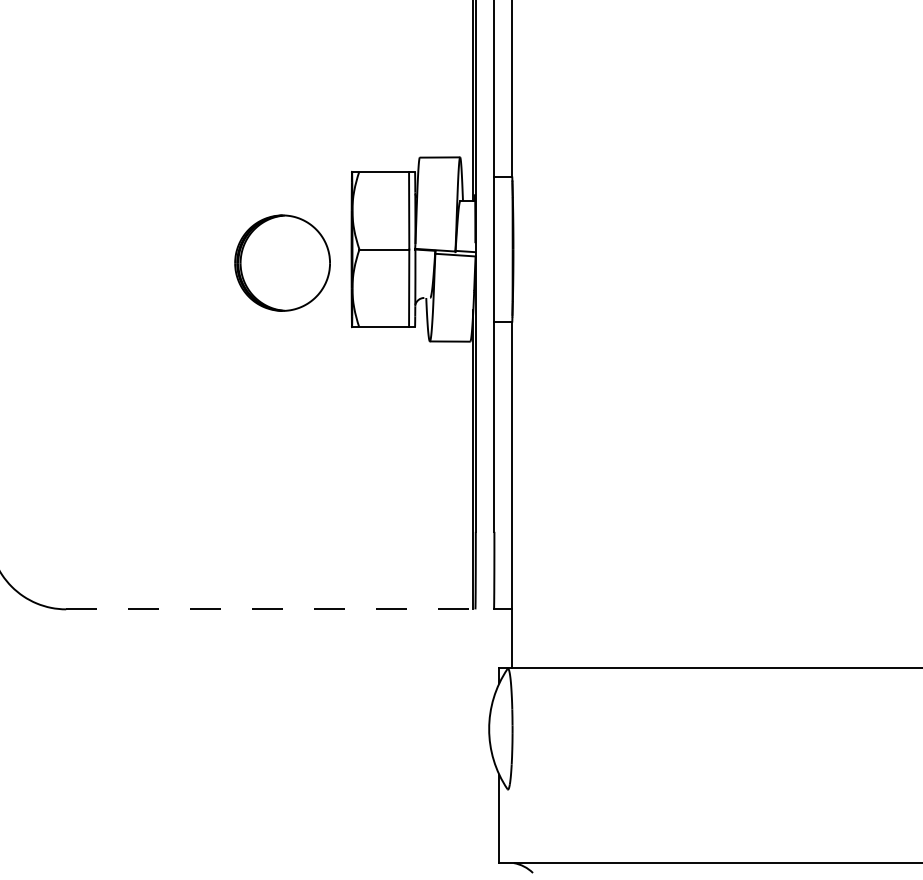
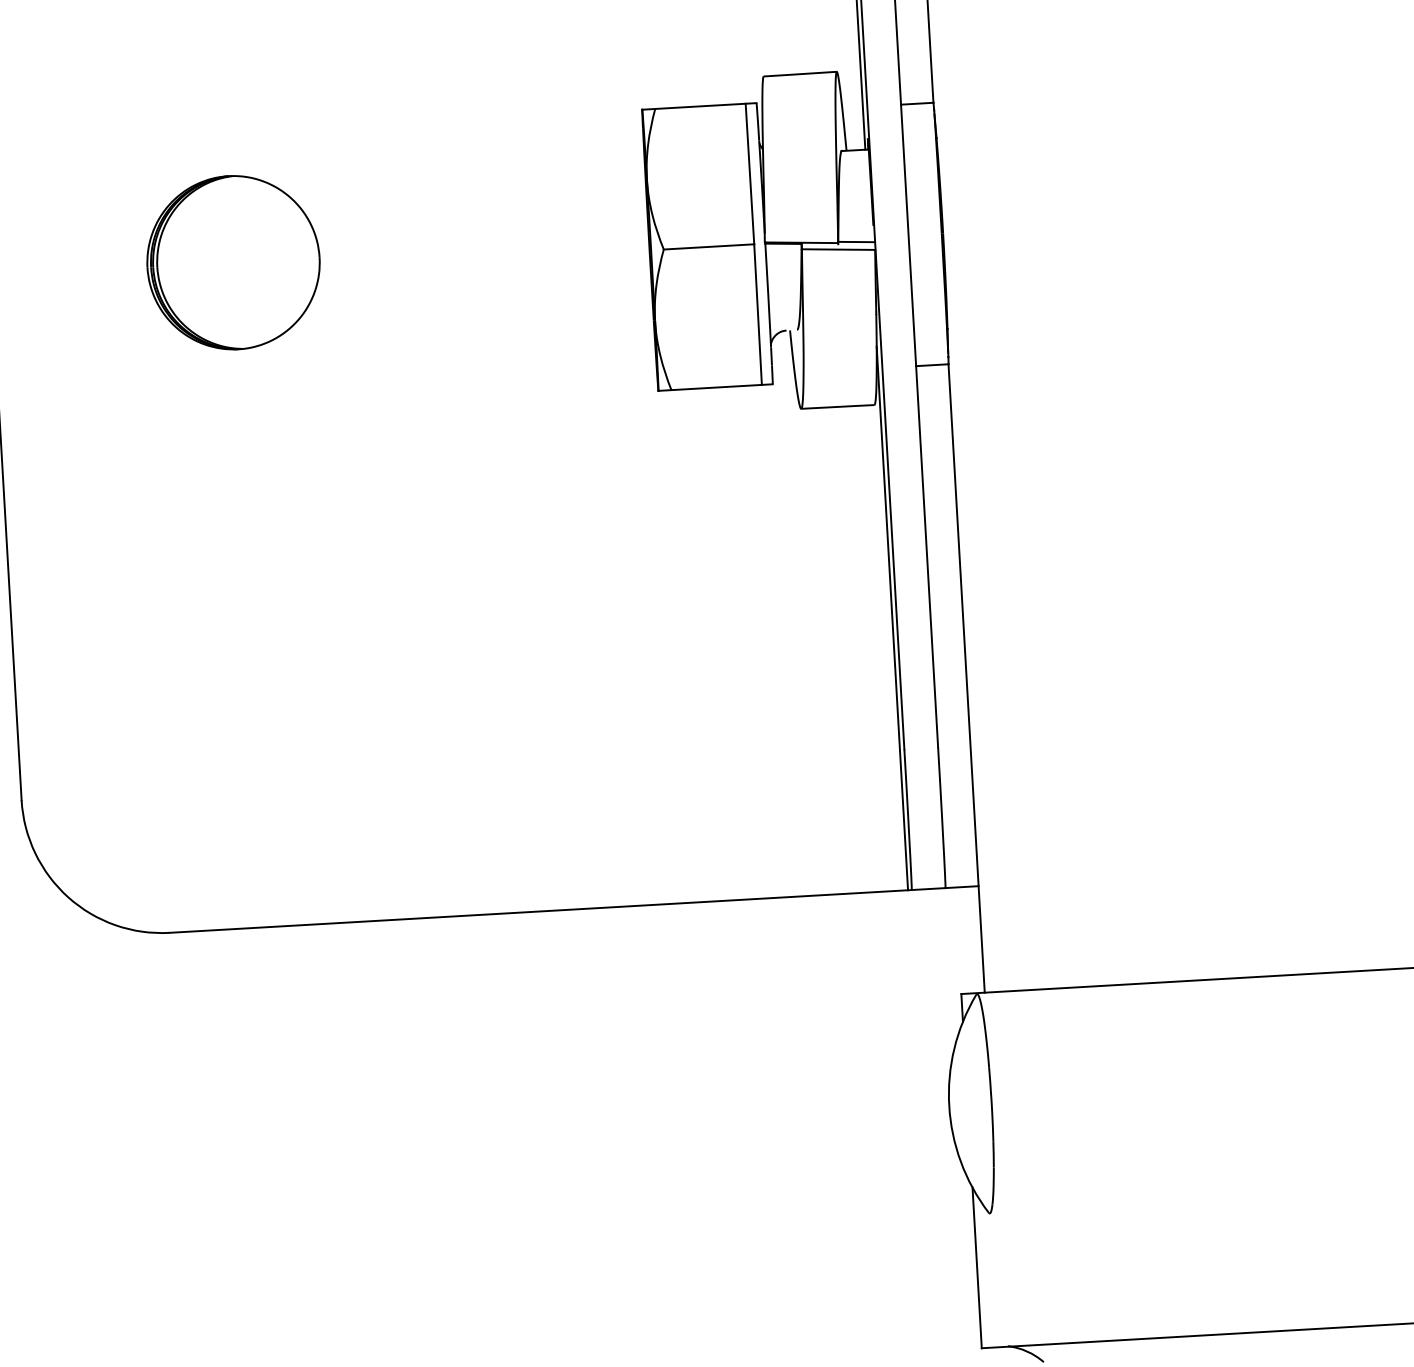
part: (282, 262) -> (233, 261), moved
line: (280, 609) -> (558, 910), dashed -> solid

